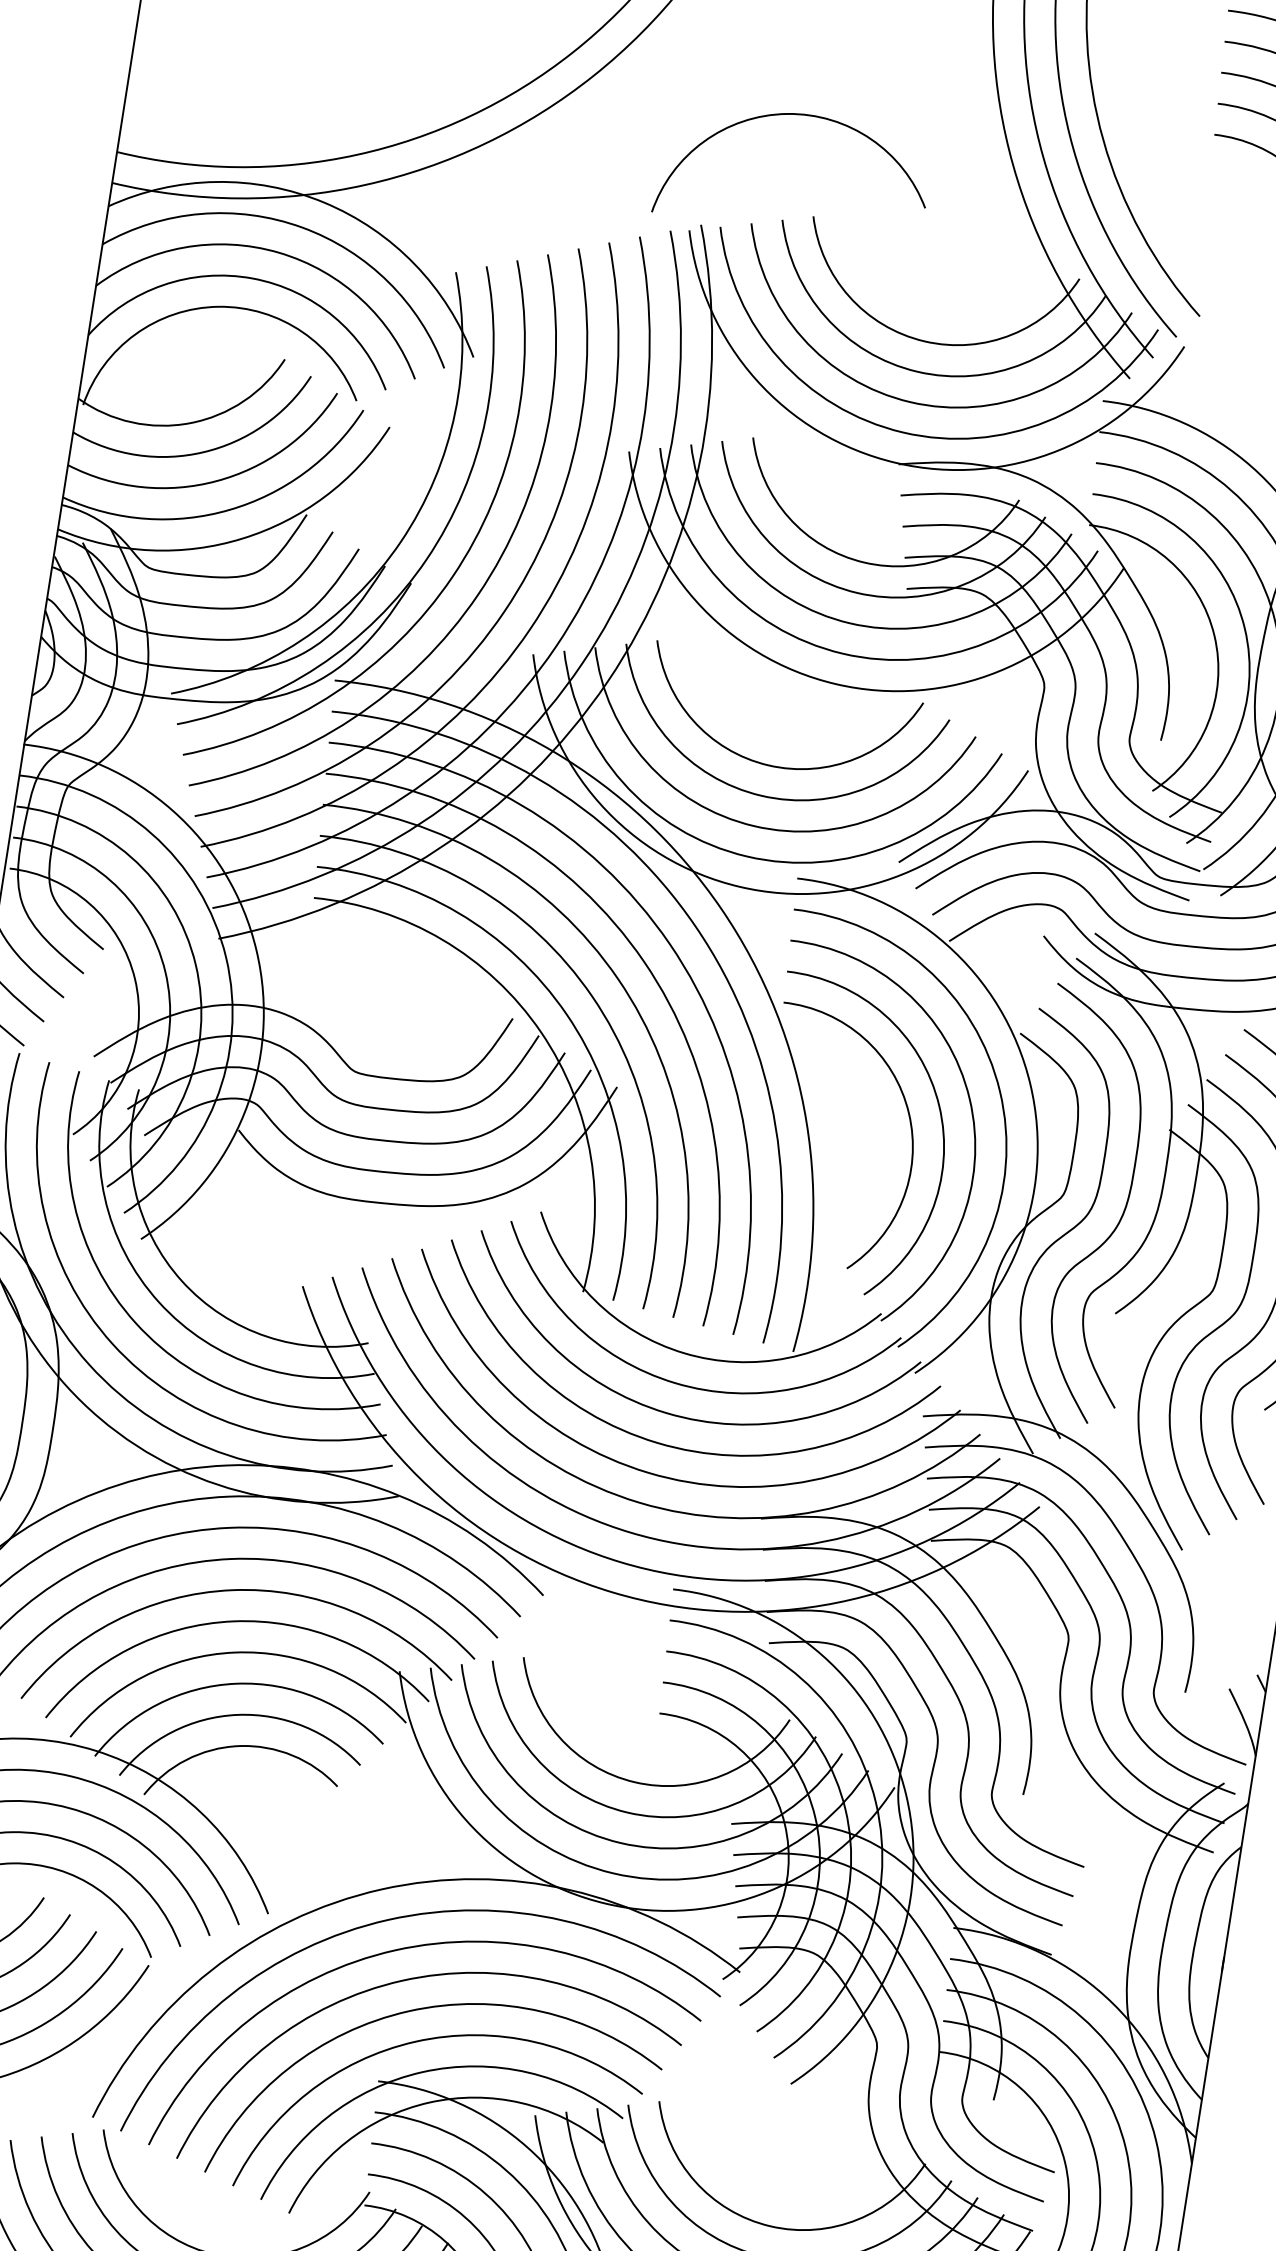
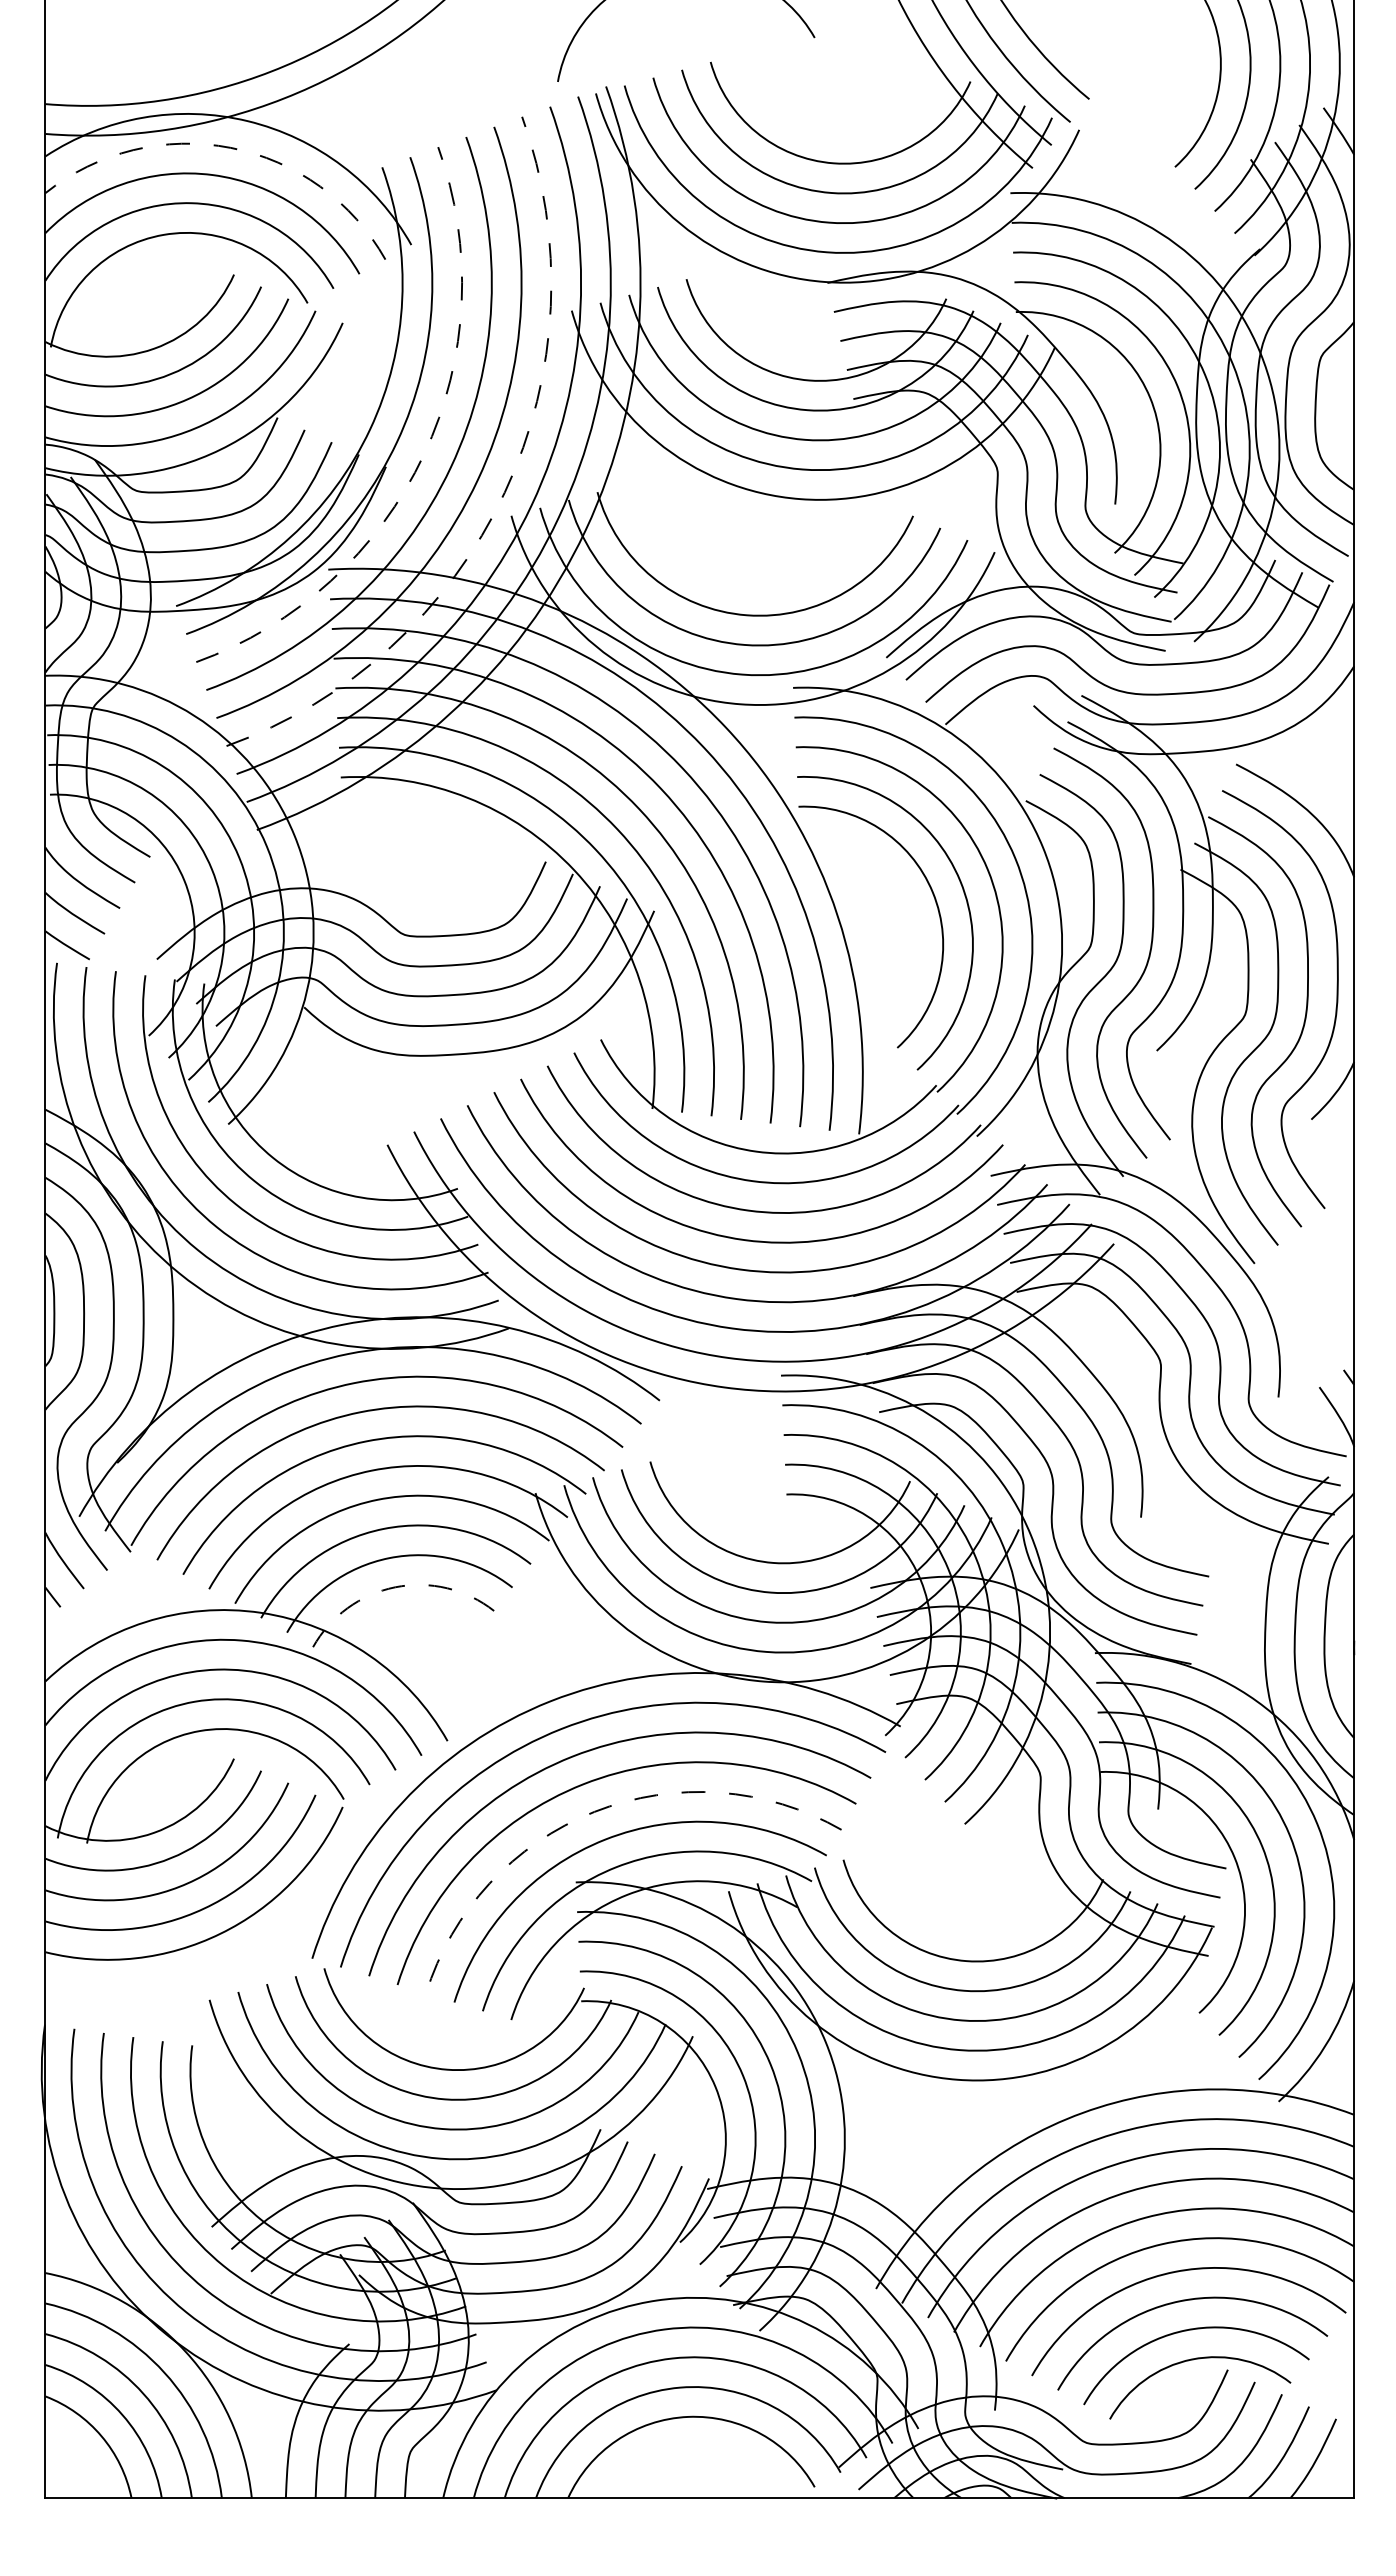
arc: (301, 227) -> (230, 147), solid -> dashed
arc: (452, 576) -> (423, 454), solid -> dashed
arc: (529, 629) -> (504, 492), solid -> dashed
arc: (771, 764) -> (752, 584), removed
arc: (239, 1746) -> (395, 1587), solid -> dashed
arc: (409, 2010) -> (594, 1811), solid -> dashed

